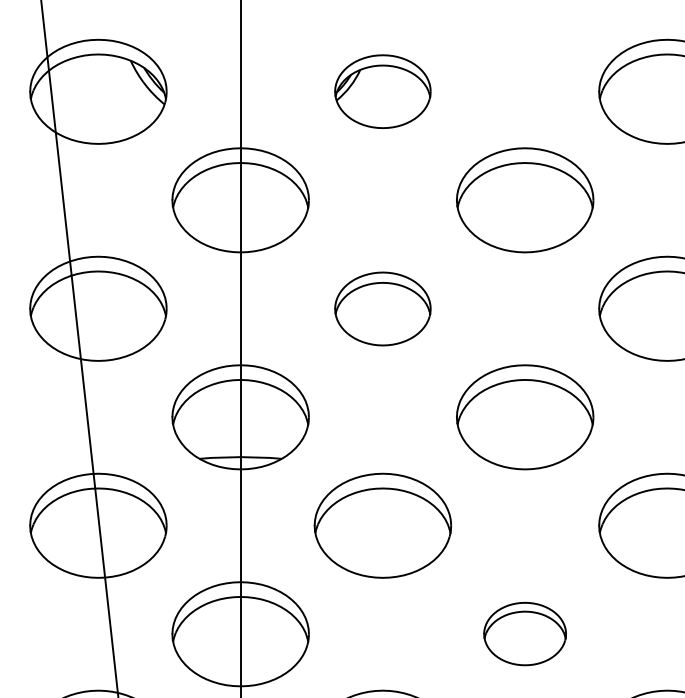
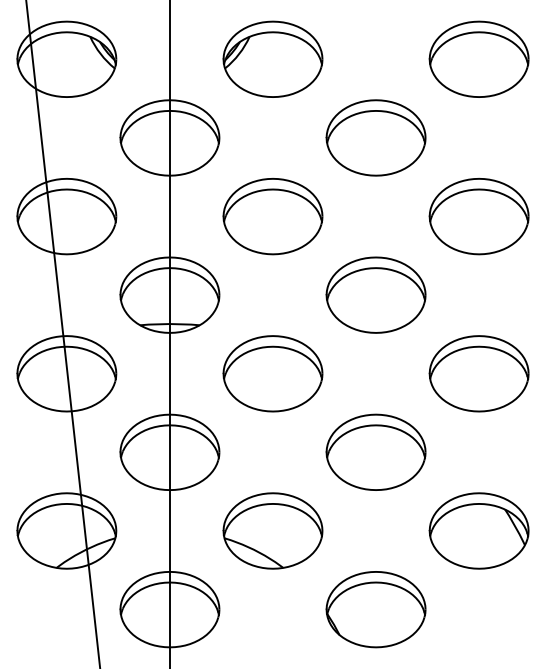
part: (382, 90) -> (272, 58), size x1.43
part: (382, 308) -> (272, 216), size x1.43
part: (524, 633) -> (375, 451), size x1.67

